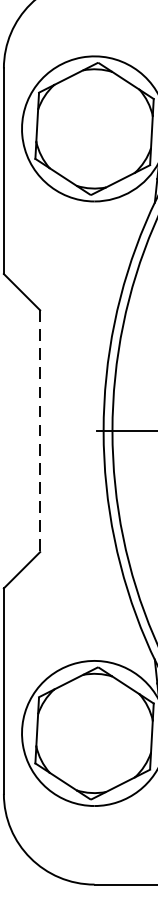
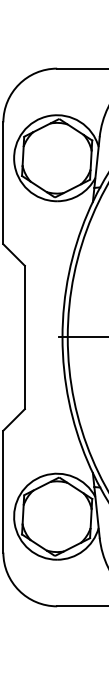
line: (39, 431) -> (24, 337), dashed -> solid

